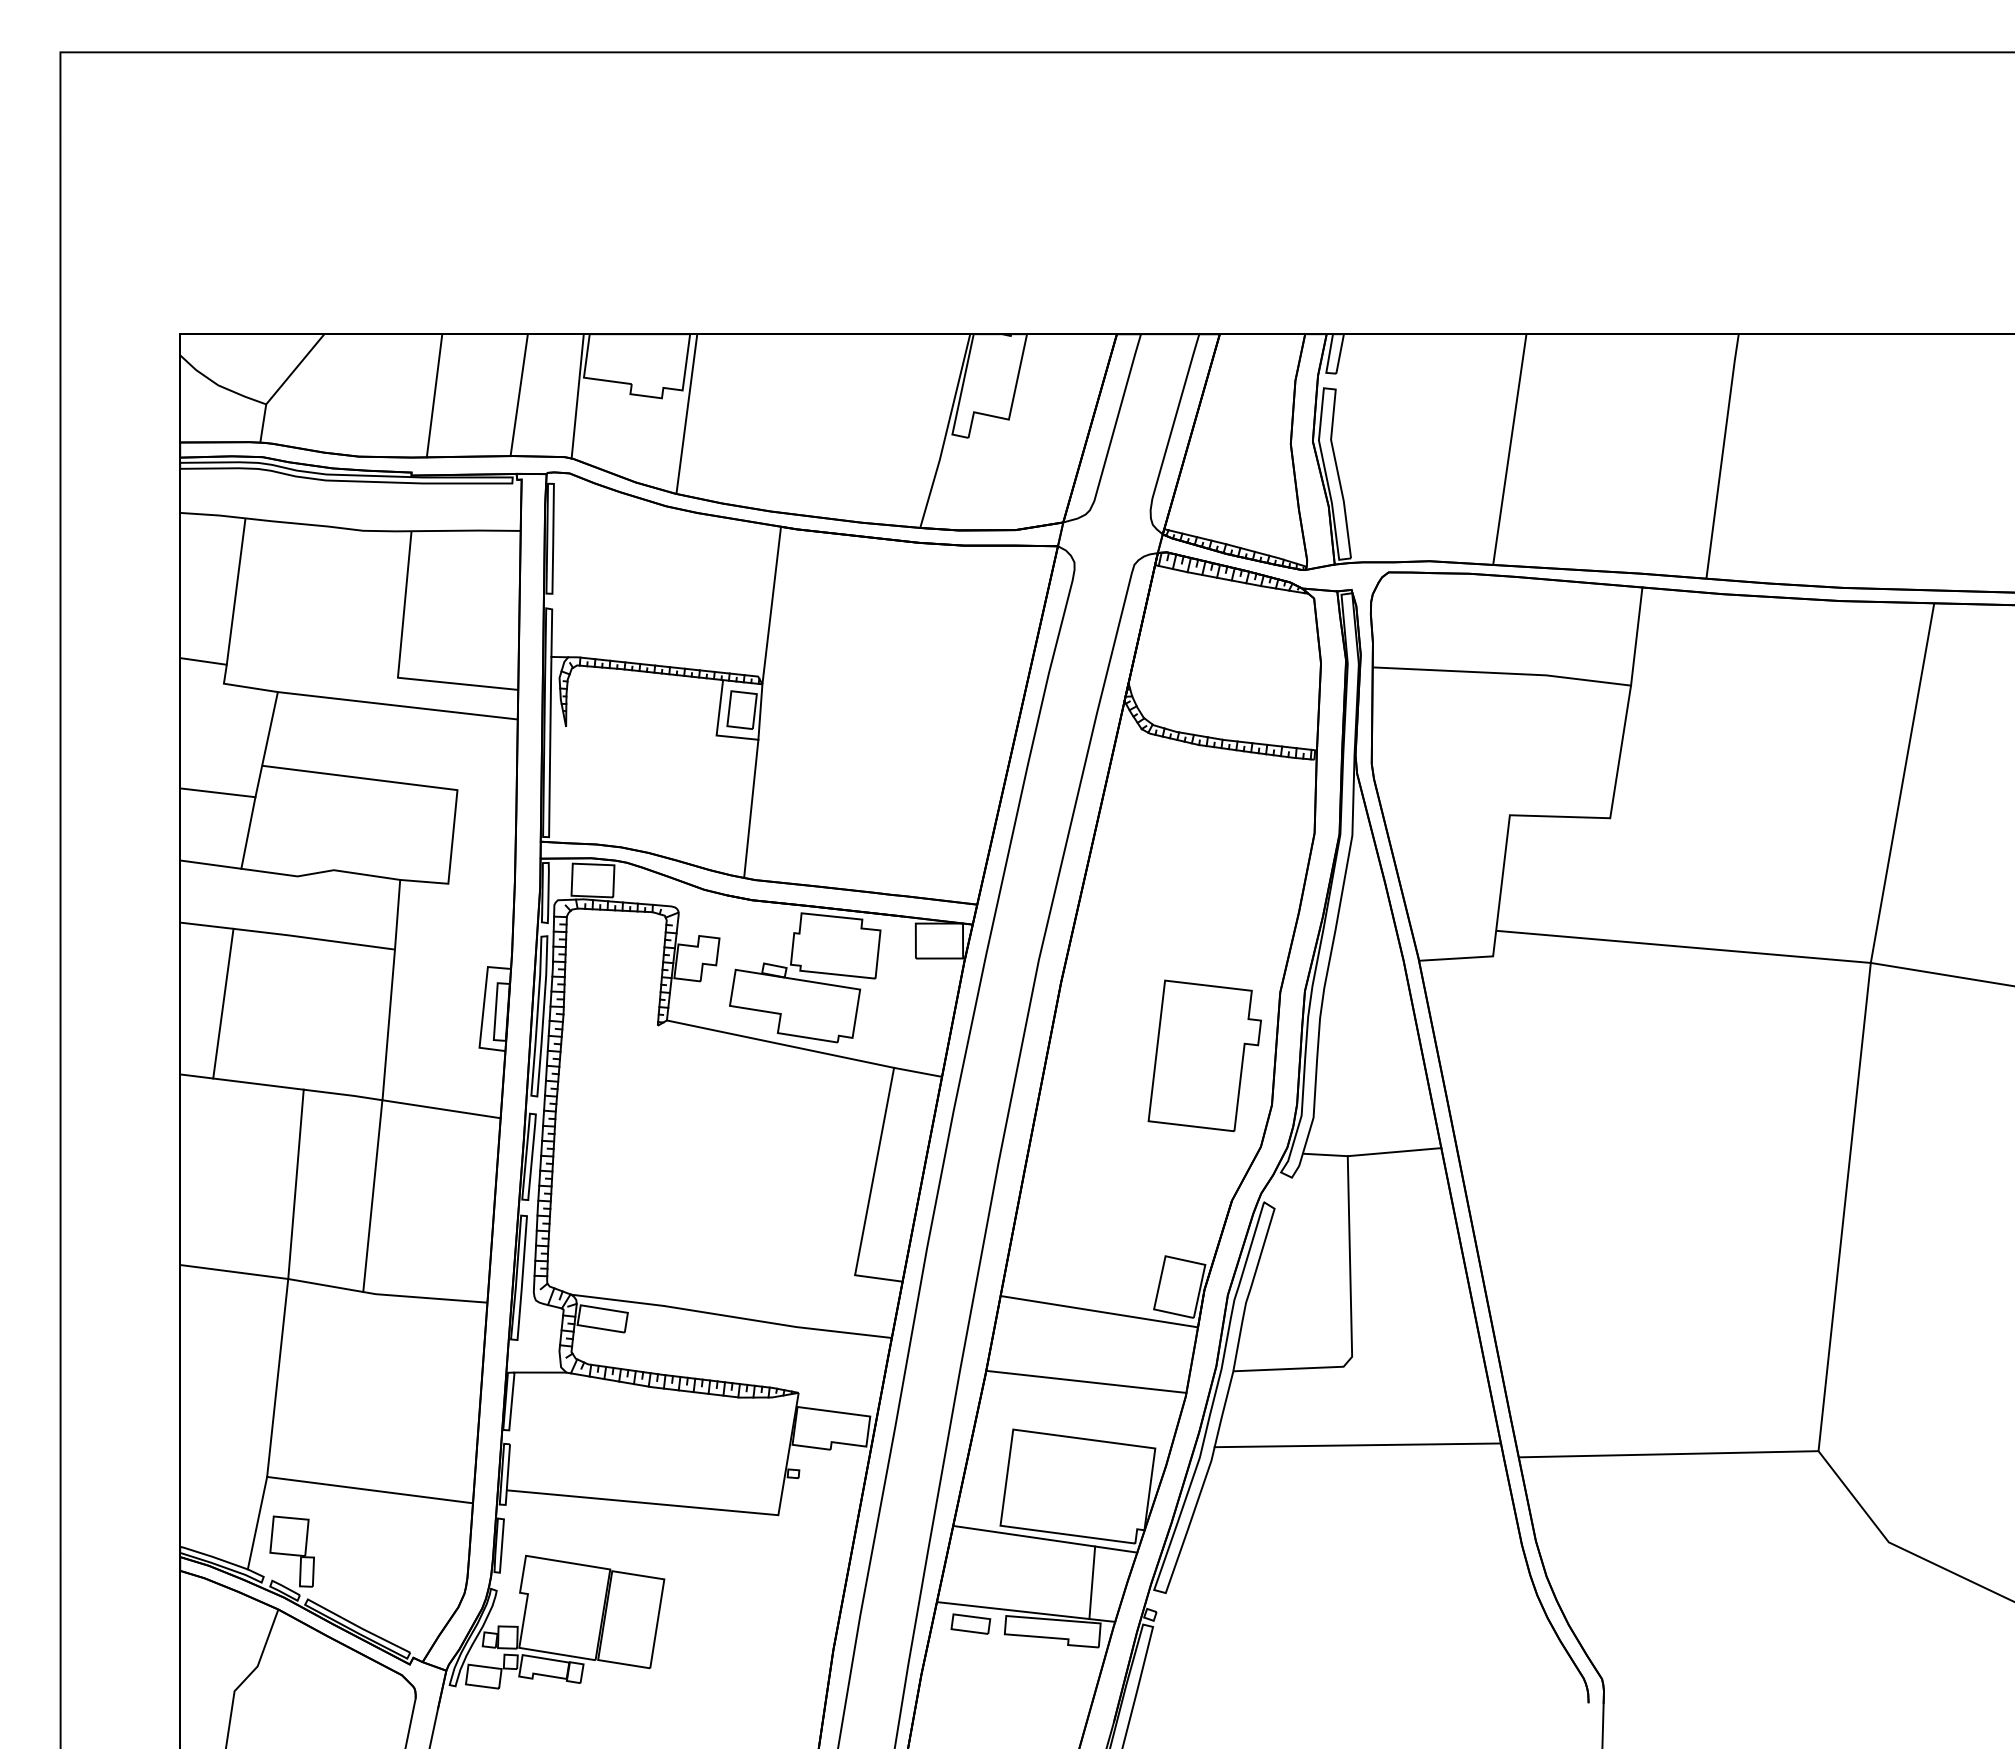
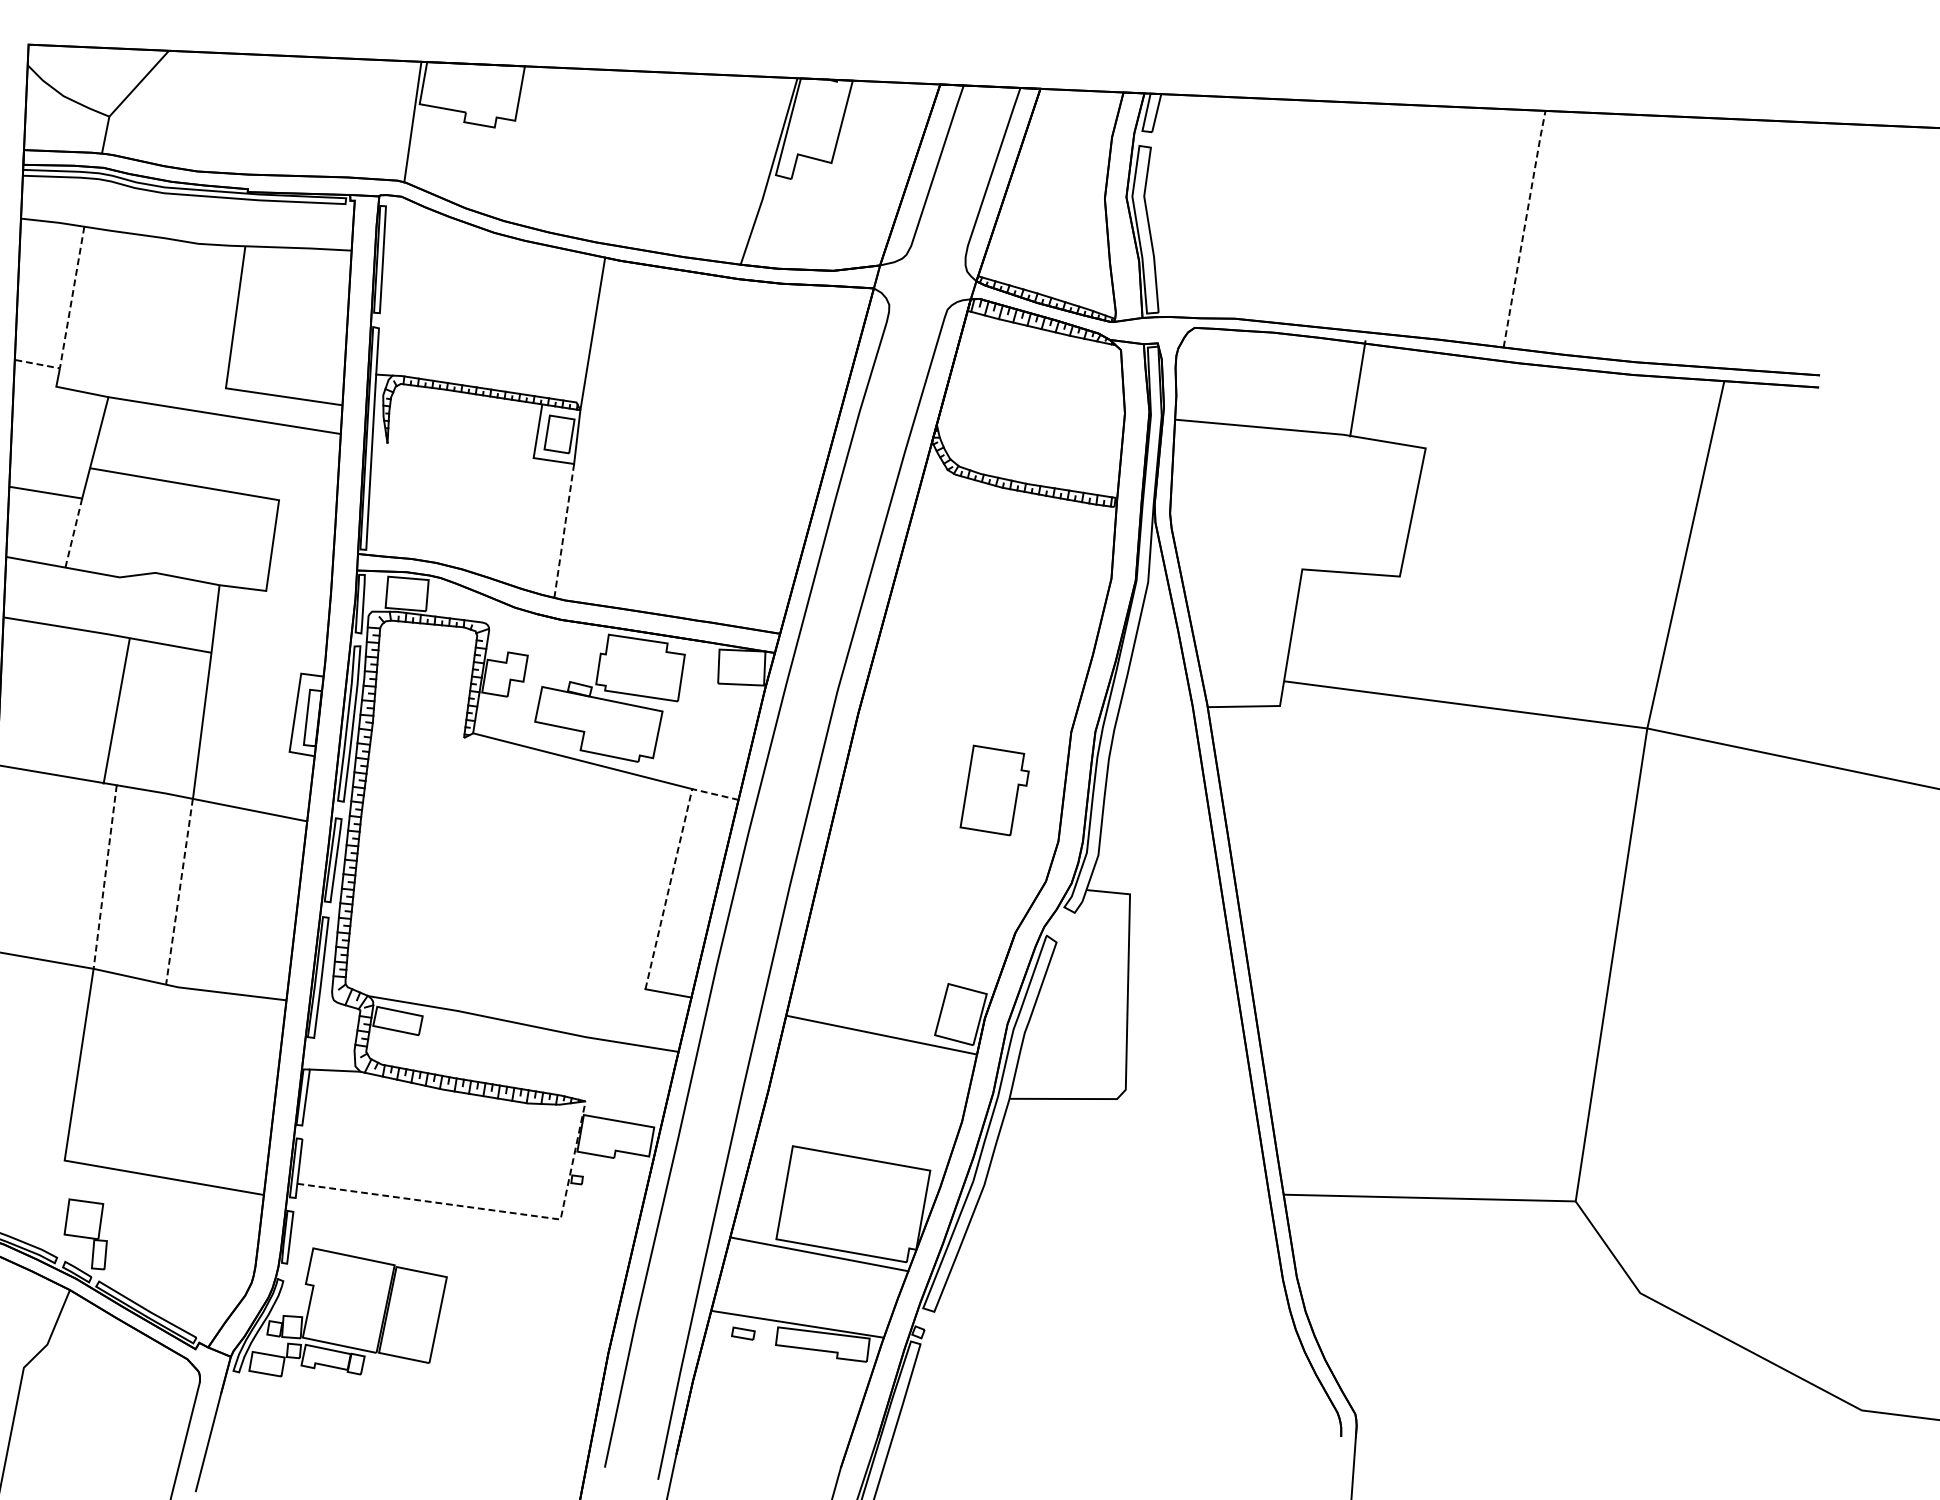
line: (434, 395) -> (273, 115), removed
line: (518, 395) -> (355, 118), removed
line: (686, 413) -> (518, 143), removed
line: (1509, 449) -> (1317, 213), removed
line: (1722, 455) -> (1524, 228), solid -> dashed
line: (232, 616) -> (67, 321), solid -> dashed
line: (1636, 636) -> (1357, 388), moved
line: (751, 809) -> (564, 531), solid -> dashed
line: (248, 833) -> (73, 533), solid -> dashed
line: (223, 1003) -> (116, 710), moved
part: (1204, 1055) -> (994, 790), size x0.6
line: (879, 1146) -> (674, 865), solid -> dashed
line: (1394, 1152) -> (1175, 892), removed
line: (295, 1184) -> (104, 877), solid -> dashed
line: (372, 1196) -> (179, 892), solid -> dashed
line: (1086, 1381) -> (866, 1102), removed
line: (1357, 1445) -> (1127, 1176), removed
line: (704, 1508) -> (489, 1209), solid -> dashed
line: (257, 1522) -> (53, 1204), removed
line: (1092, 1582) -> (863, 1298), removed
part: (970, 1623) -> (743, 1333), size x0.6

